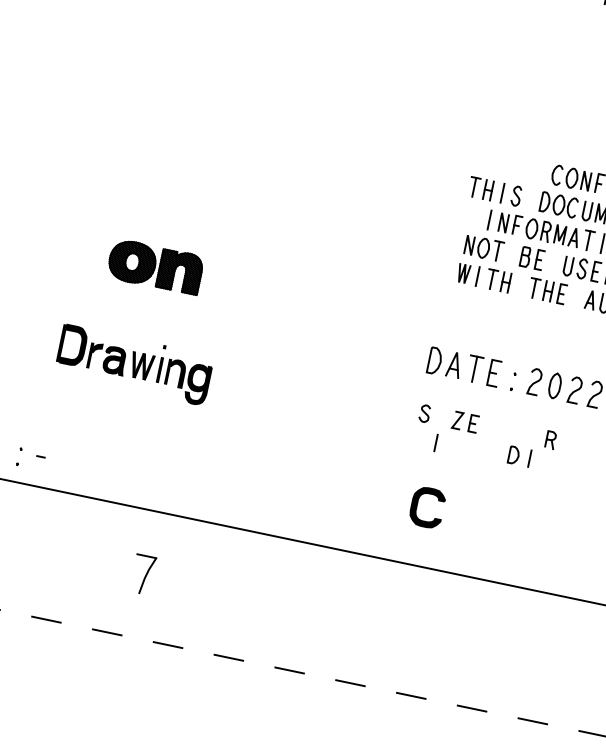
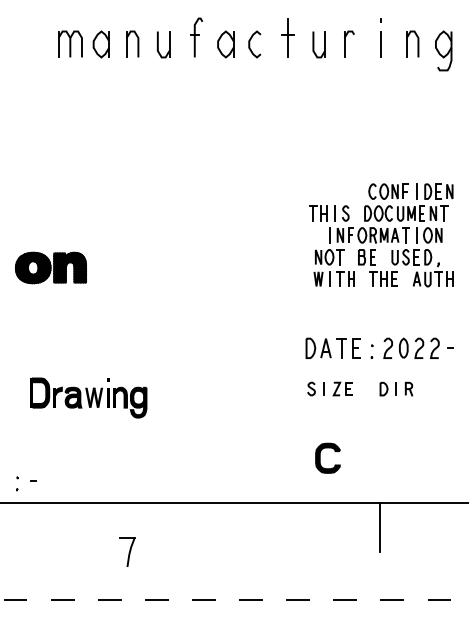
part: (154, 266) -> (50, 267), moved
line: (435, 442) -> (323, 388), moved
part: (518, 455) -> (387, 388), moved
line: (476, 611) -> (380, 527), added

